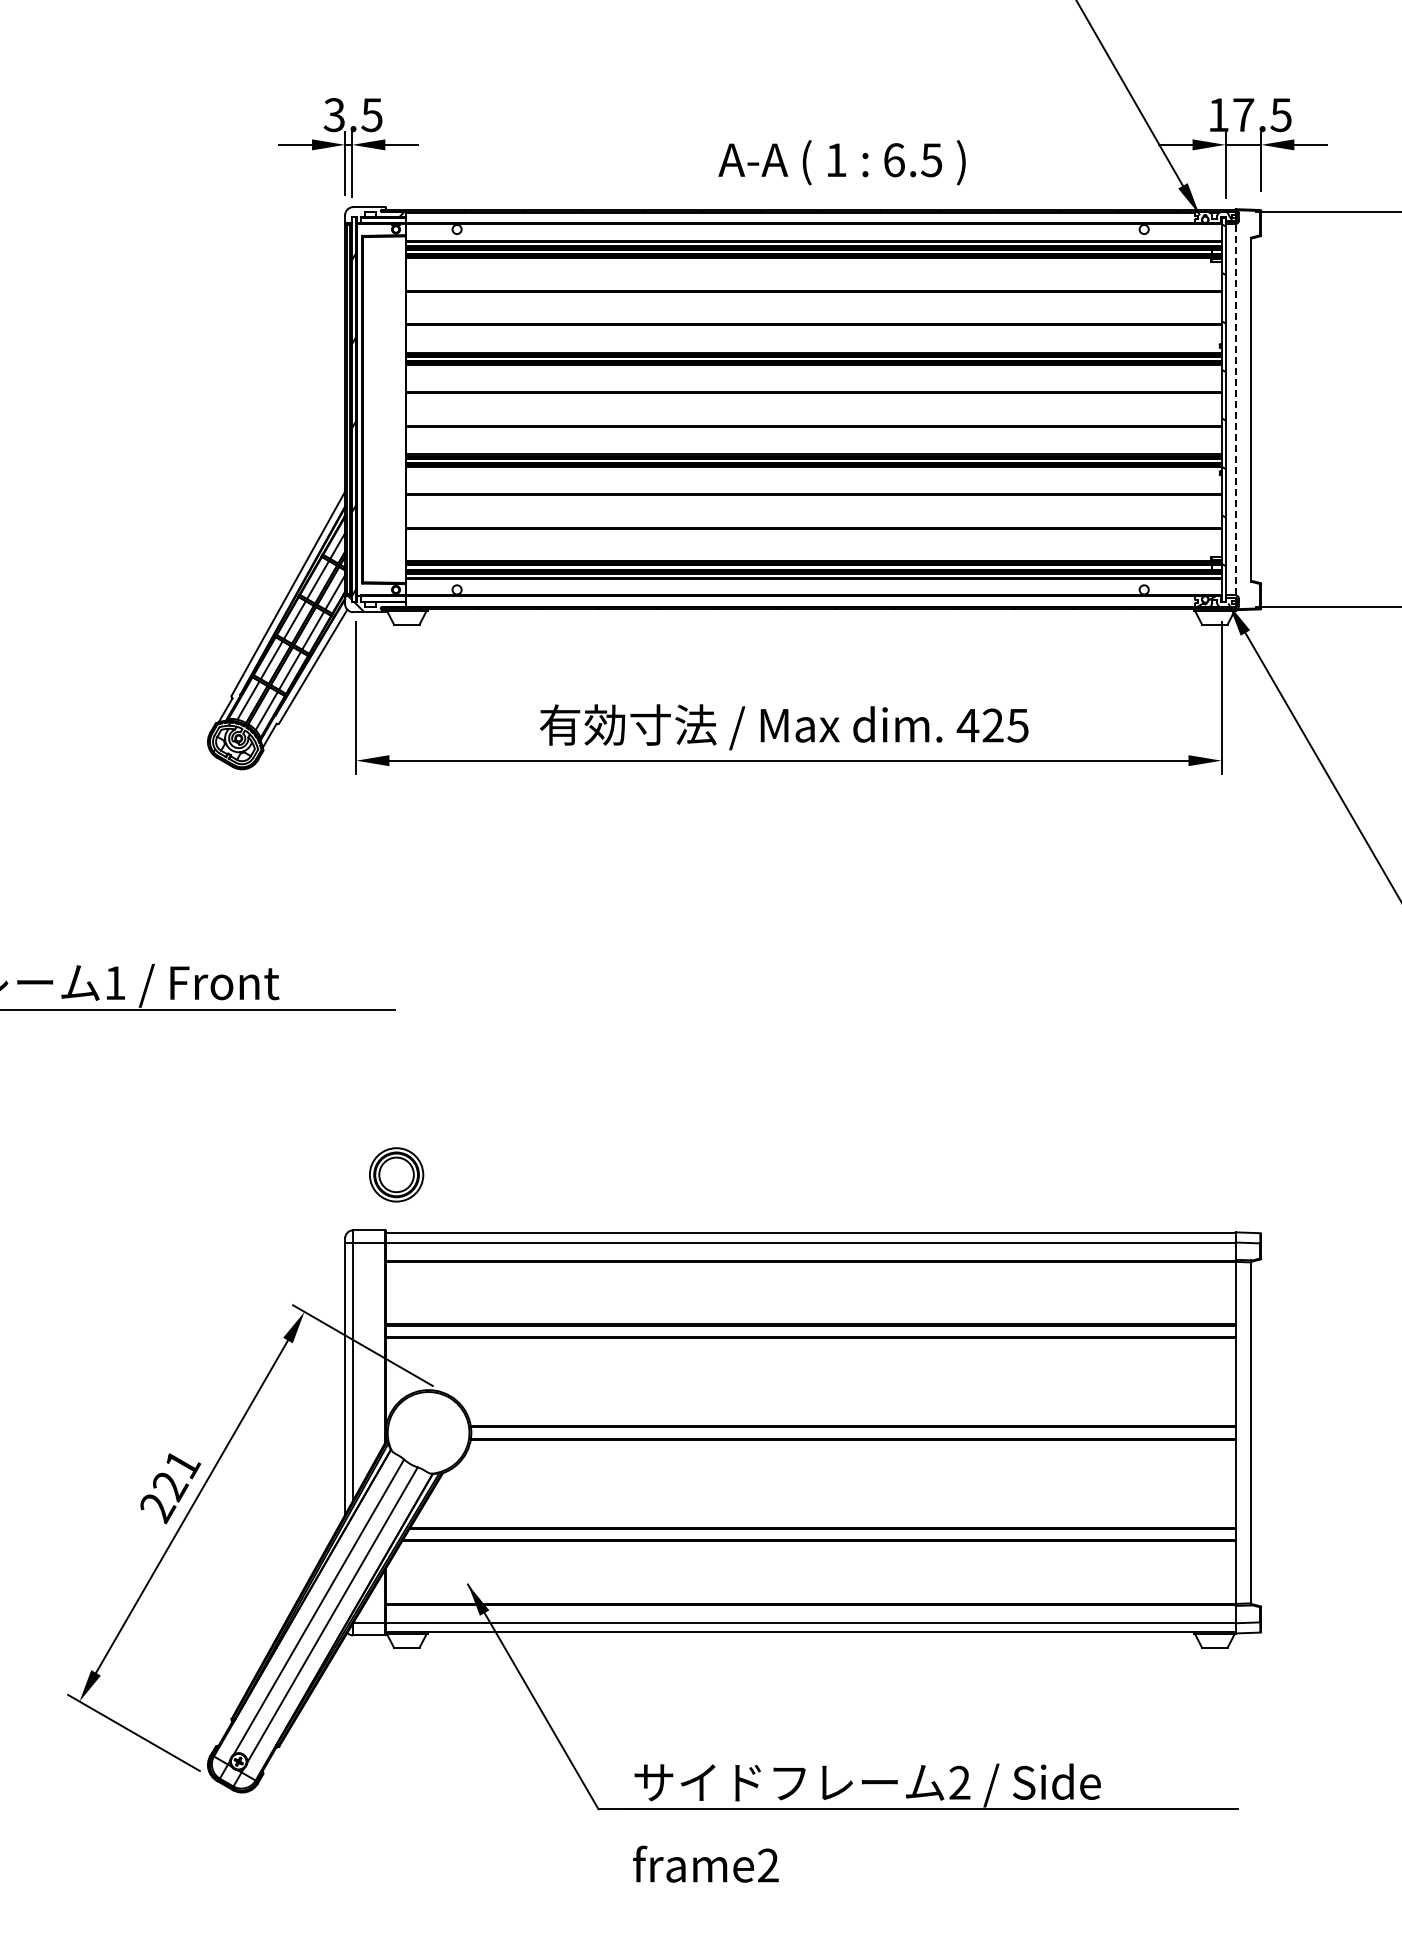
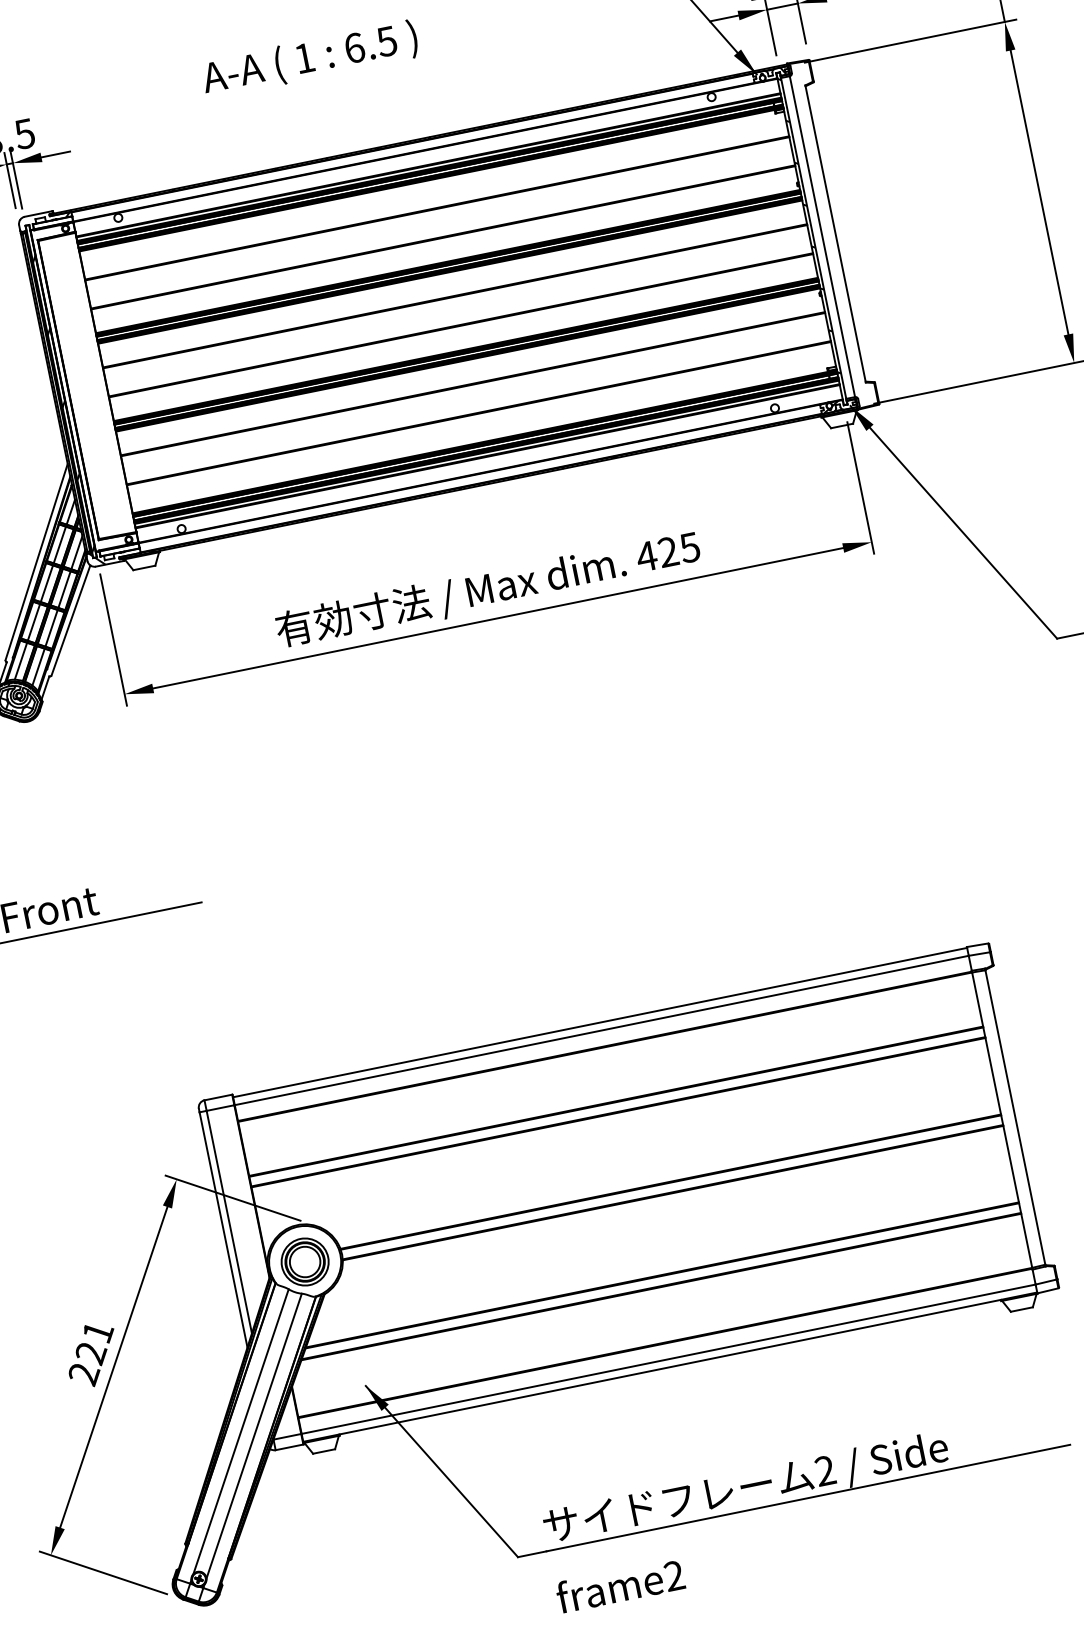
text: (841, 162) -> (309, 59), moved
line: (1235, 409) -> (822, 236), dashed -> solid
part: (396, 1174) -> (304, 1261), moved

